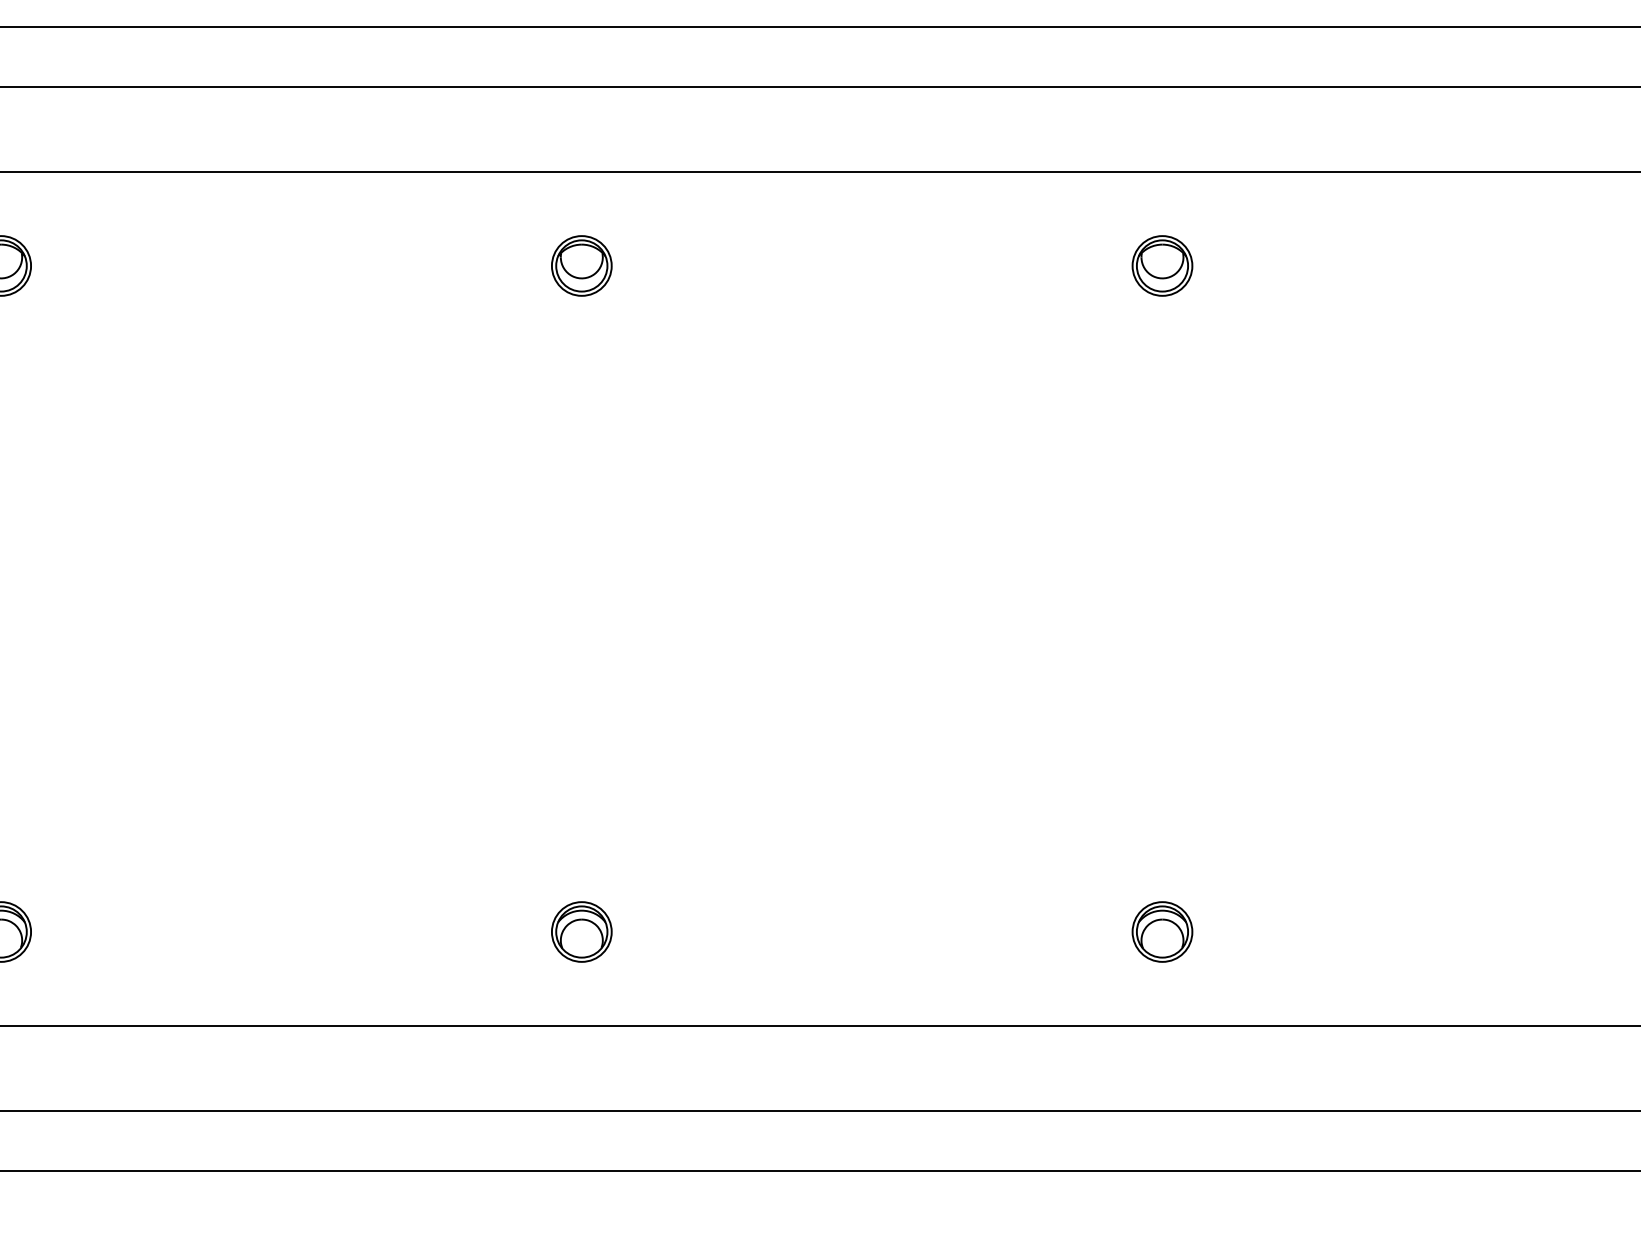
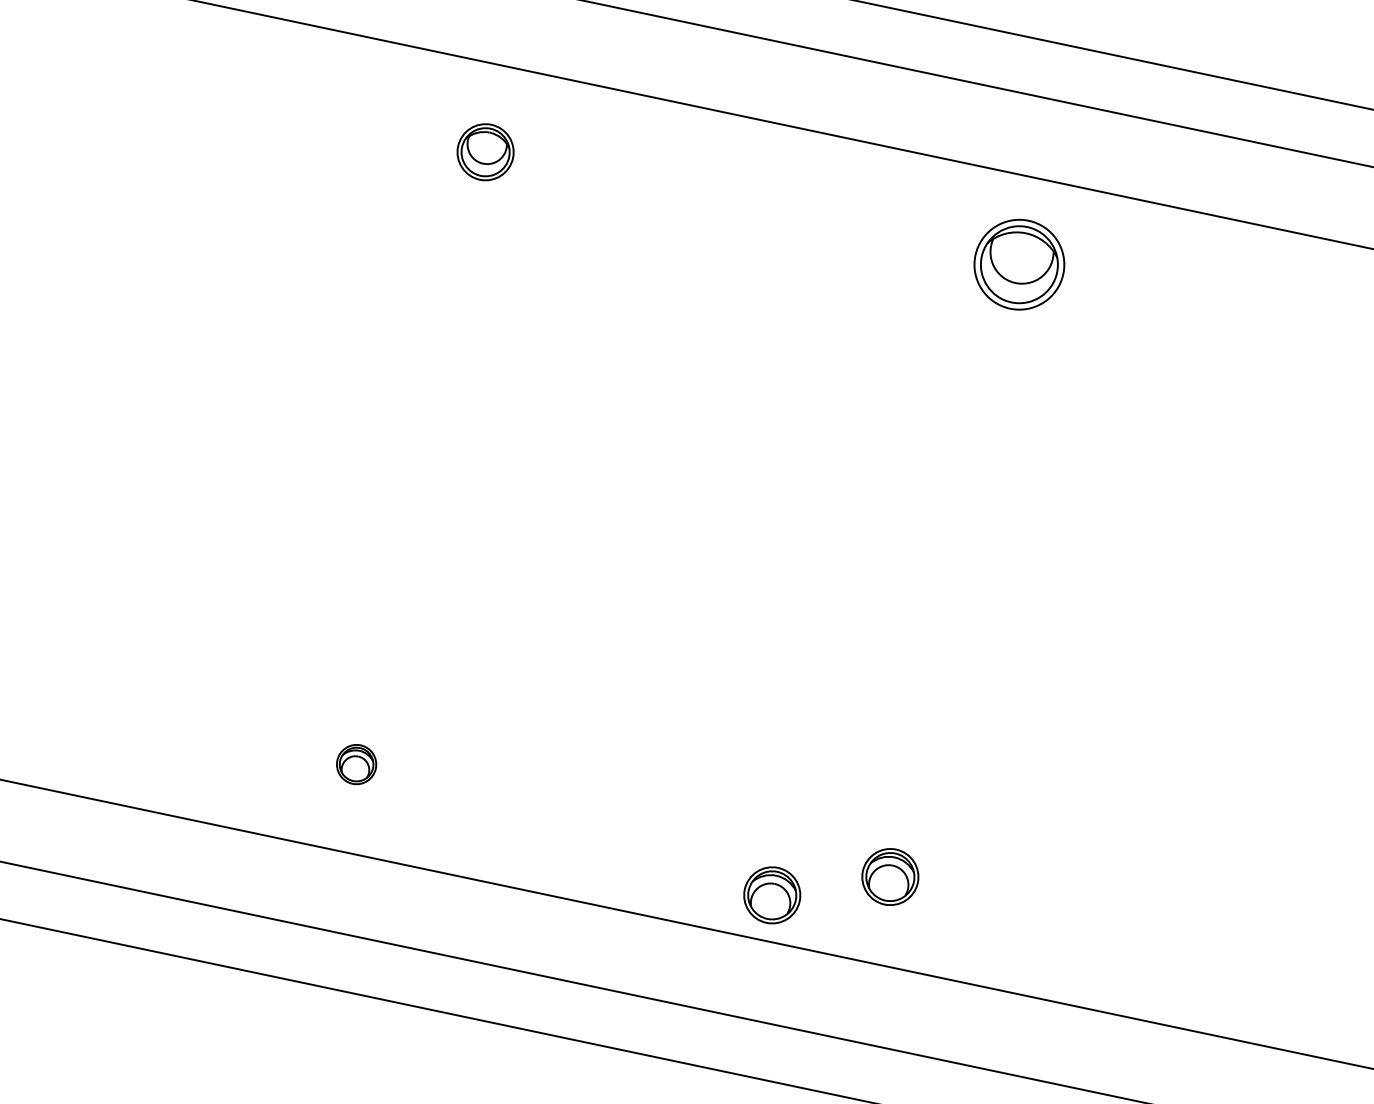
part: (1162, 265) -> (1019, 264), size x1.6
part: (581, 931) -> (356, 764), size x0.7
part: (1043, 976) -> (772, 894), added

